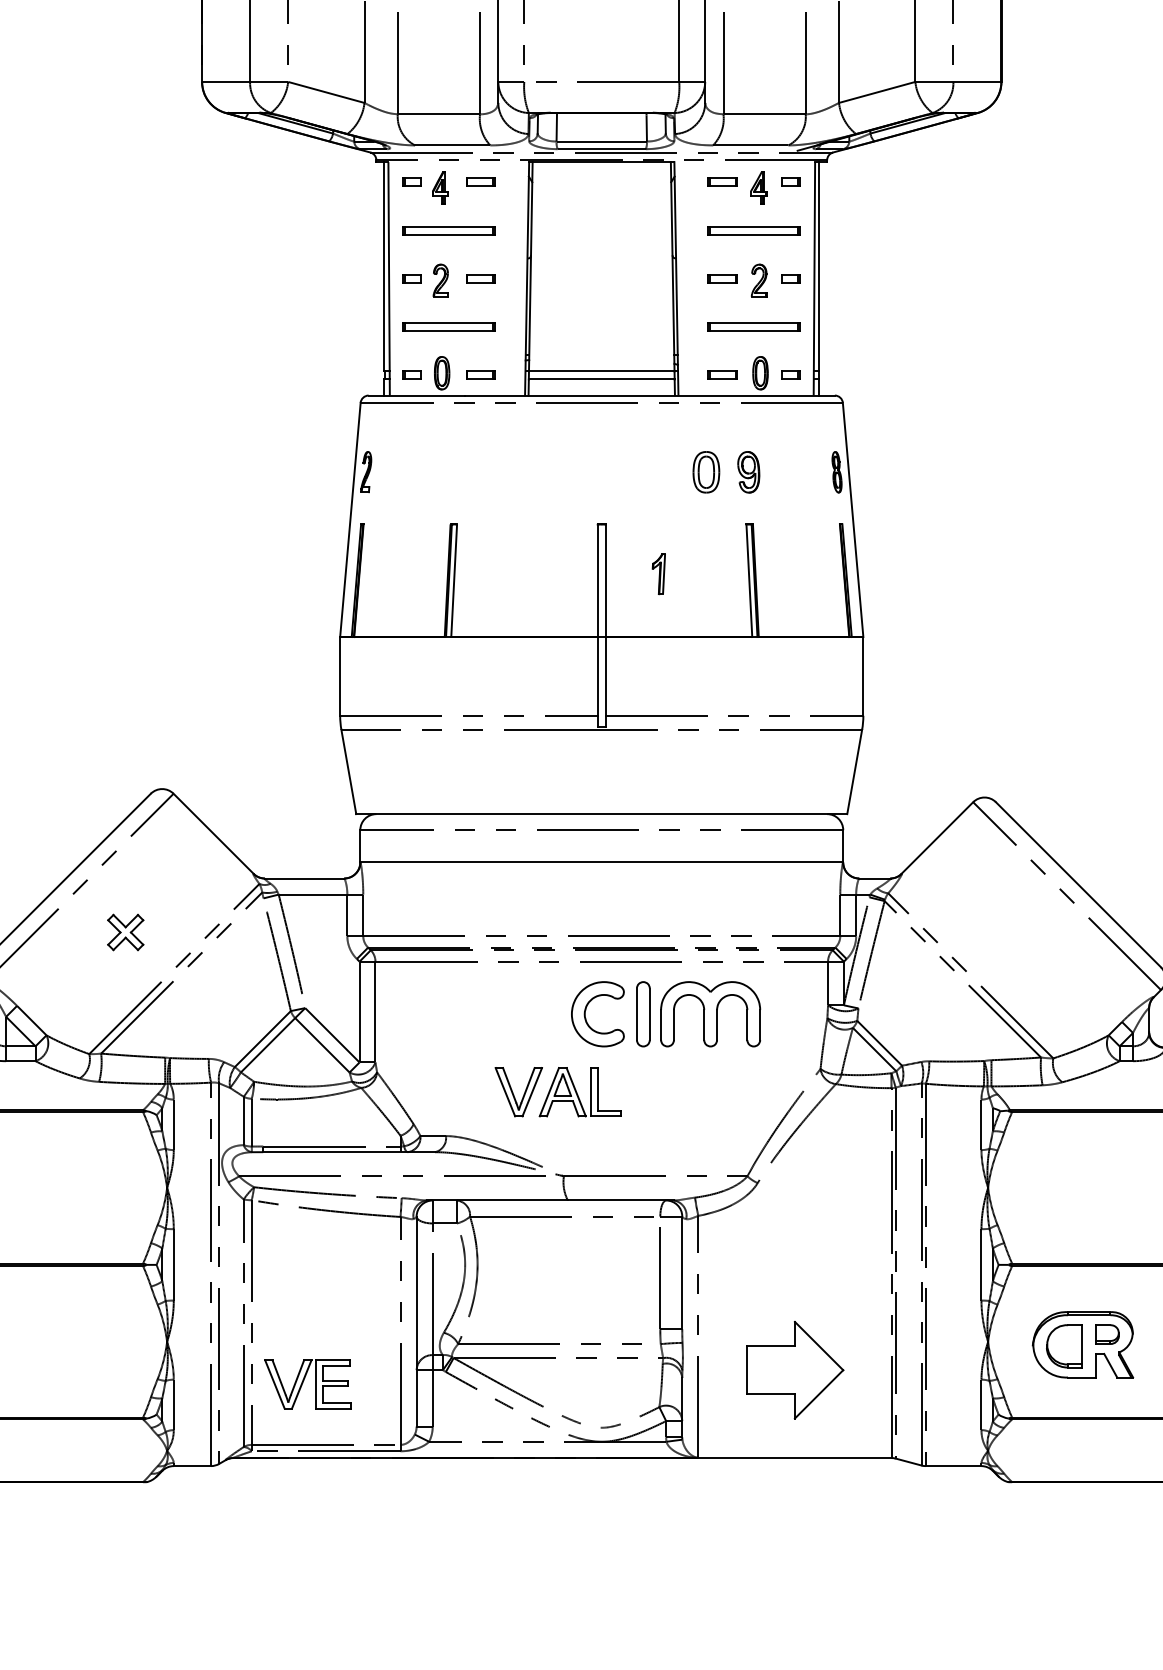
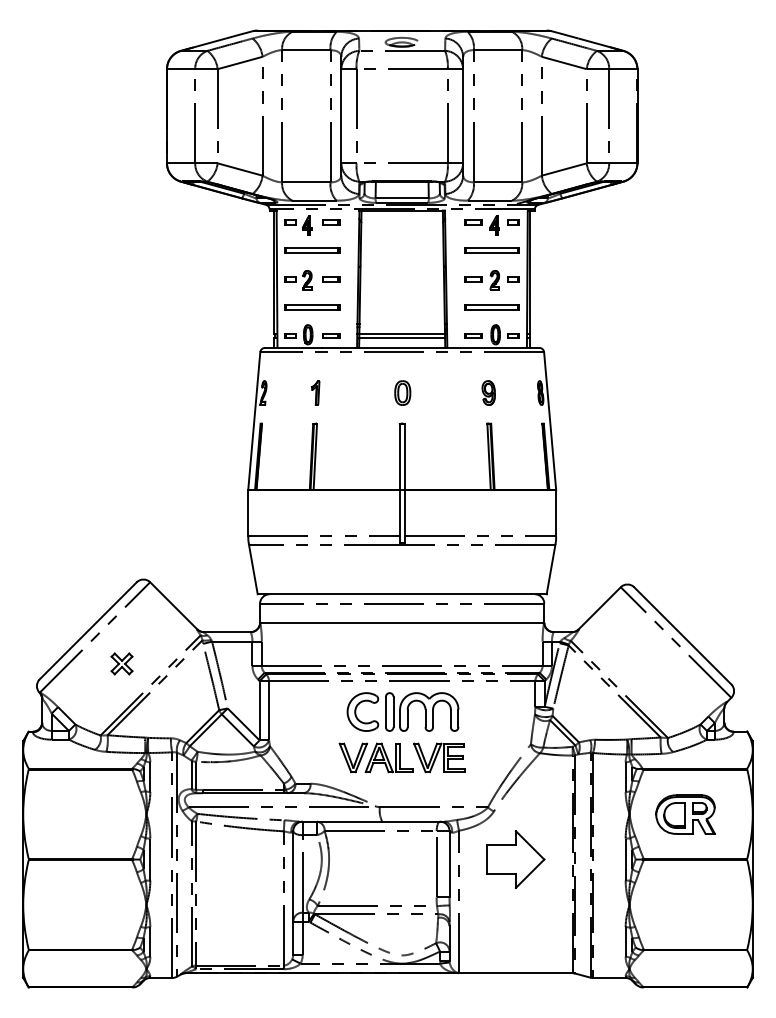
part: (705, 471) -> (402, 392), moved
part: (658, 573) -> (315, 392), moved
part: (665, 1013) -> (402, 711), moved
part: (1083, 1344) -> (685, 814), moved
part: (794, 1370) -> (515, 859), moved
part: (308, 1383) -> (439, 757), moved

